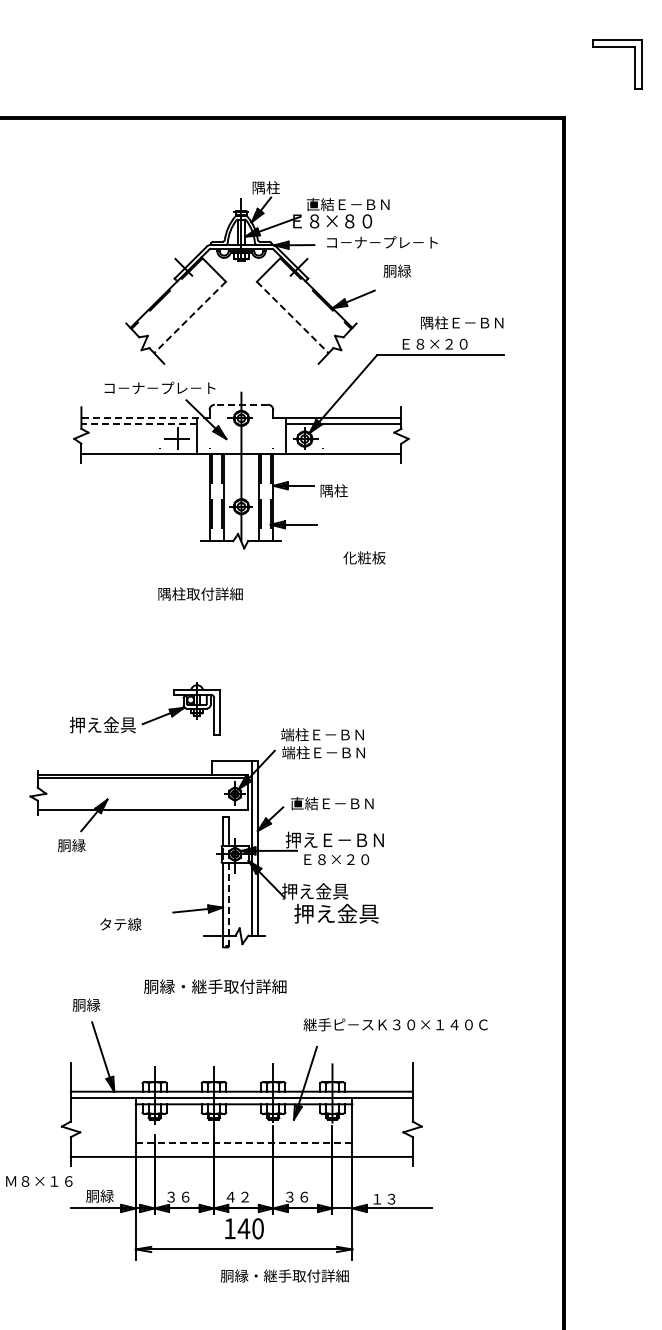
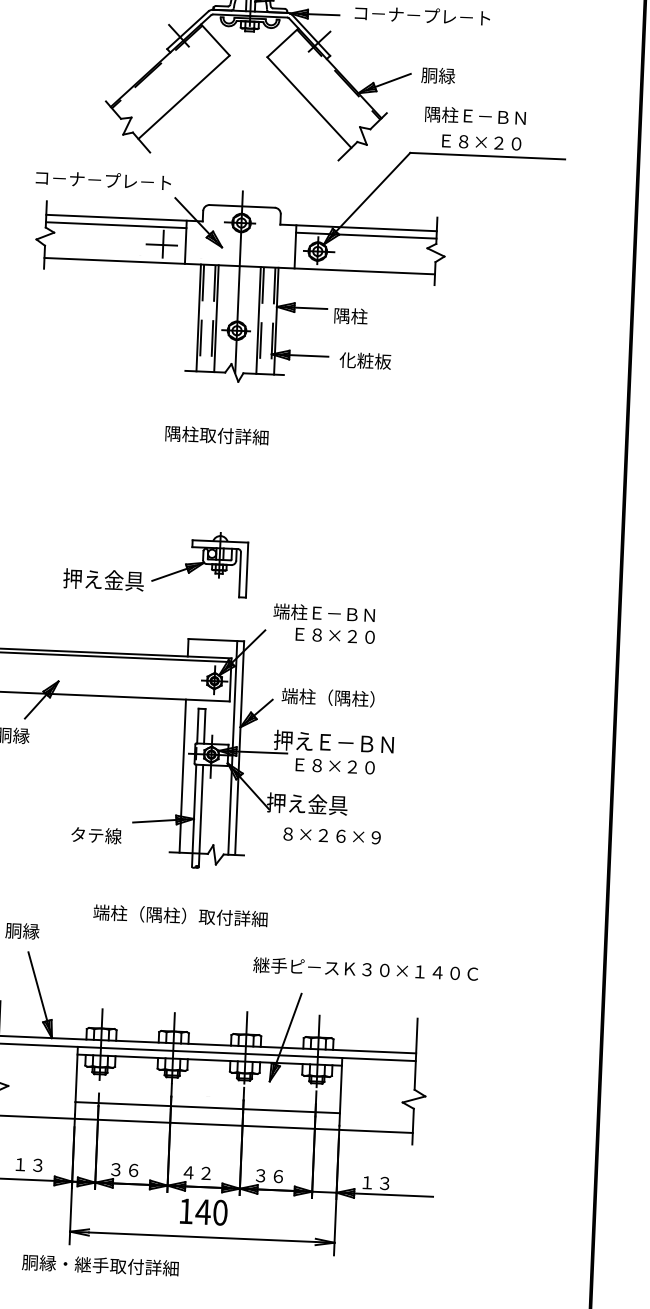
text: (396, 270) -> (437, 74), moved
line: (190, 317) -> (184, 97), dashed -> solid
line: (292, 317) -> (309, 102), dashed -> solid
text: (462, 322) -> (475, 115), moved
text: (159, 387) -> (102, 179), moved
line: (241, 404) -> (242, 206), dashed -> solid
line: (145, 418) -> (124, 218), dashed -> solid
line: (138, 424) -> (115, 225), dashed -> solid
text: (364, 557) -> (365, 360), moved
text: (200, 593) -> (216, 434), moved
part: (148, 720) -> (159, 576), moved
text: (323, 752) -> (324, 634), 端柱Ｅ－ＢＮ -> Ｅ８×２０
text: (331, 803) -> (331, 697), 直結Ｅ－ＢＮ -> 端柱（隅柱）
line: (212, 872) -> (183, 775), added
line: (228, 904) -> (200, 815), dashed -> solid
text: (336, 913) -> (332, 832), 押え金具 -> ８×２６×９
text: (120, 924) -> (96, 835), moved
text: (215, 986) -> (180, 914), 胴縁・継手取付詳細 -> 端柱（隅柱）取付詳細
text: (395, 1024) -> (365, 969), moved
line: (243, 1143) -> (206, 1107), dashed -> solid
text: (99, 1195) -> (28, 1164), 胴緑 -> １３
text: (284, 1275) -> (100, 1264), moved

